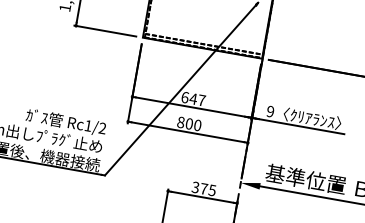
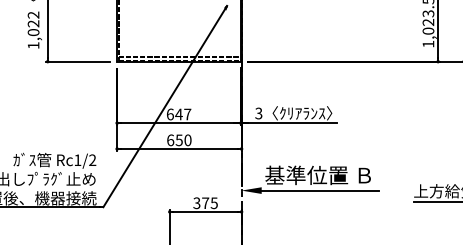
text: (270, 111) -> (258, 113), 9 -> 3
text: (184, 123) -> (174, 140), 800 -> 650

